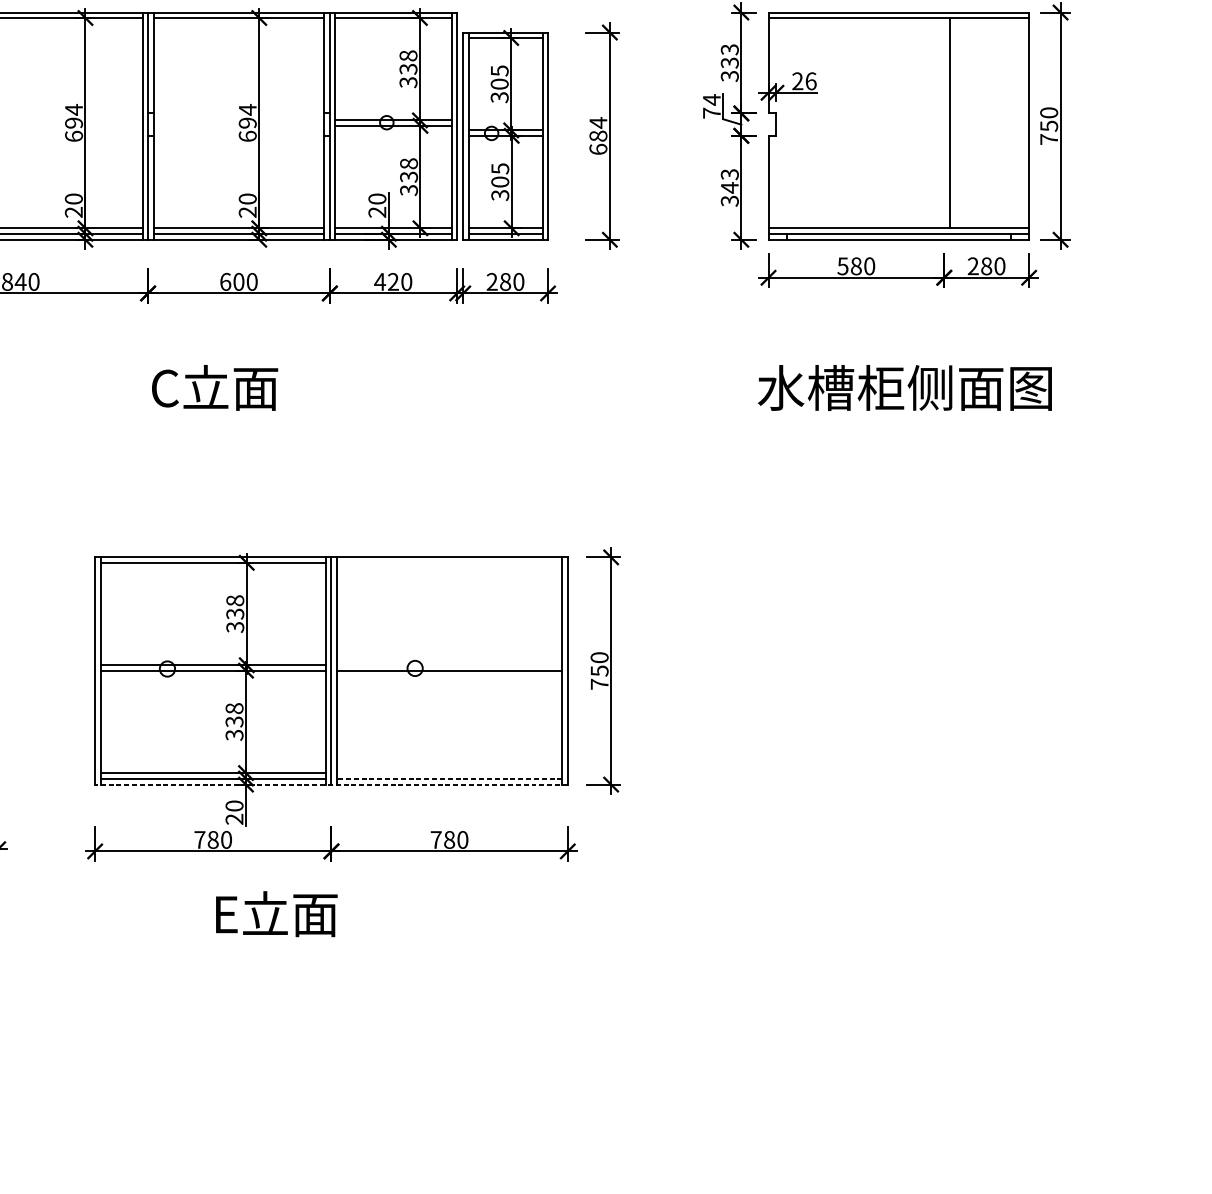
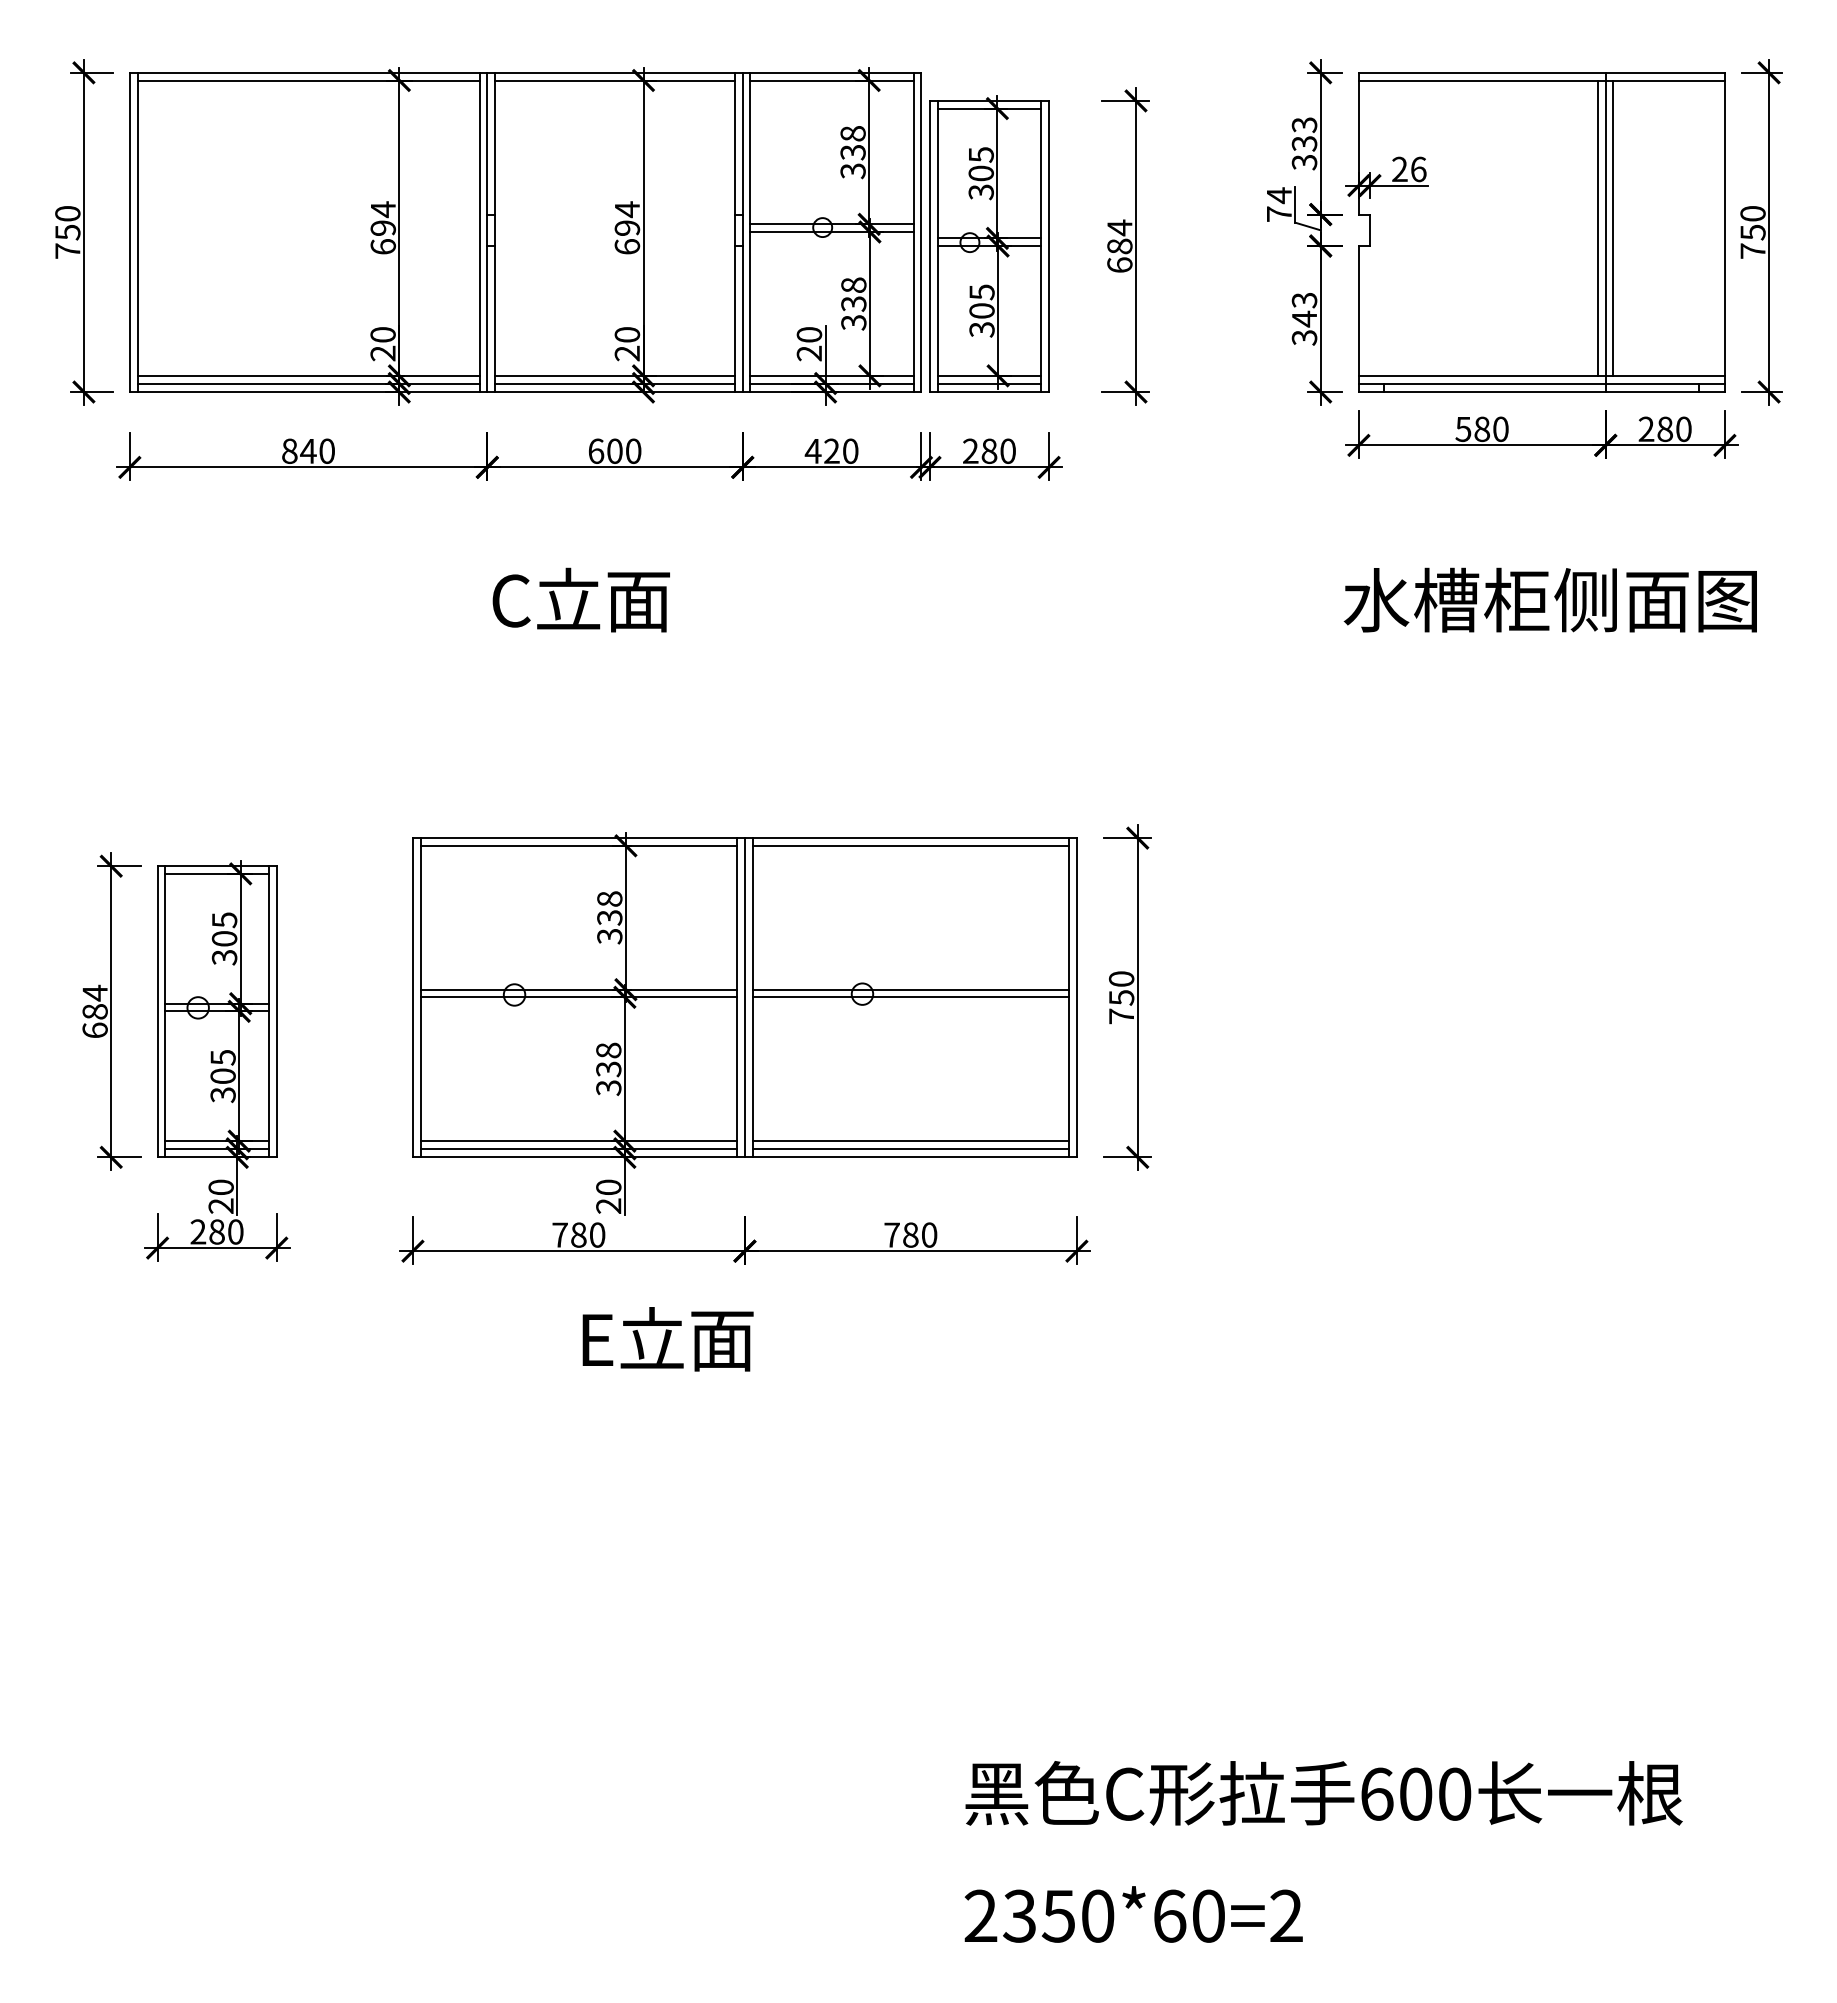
line: (939, 122) -> (1598, 227), added
line: (944, 126) -> (1605, 232), added
line: (449, 562) -> (910, 845), added
line: (449, 665) -> (910, 989), added
line: (449, 773) -> (910, 1141), added
line: (449, 778) -> (910, 1148), dashed -> solid
line: (331, 784) -> (744, 1157), dashed -> solid

